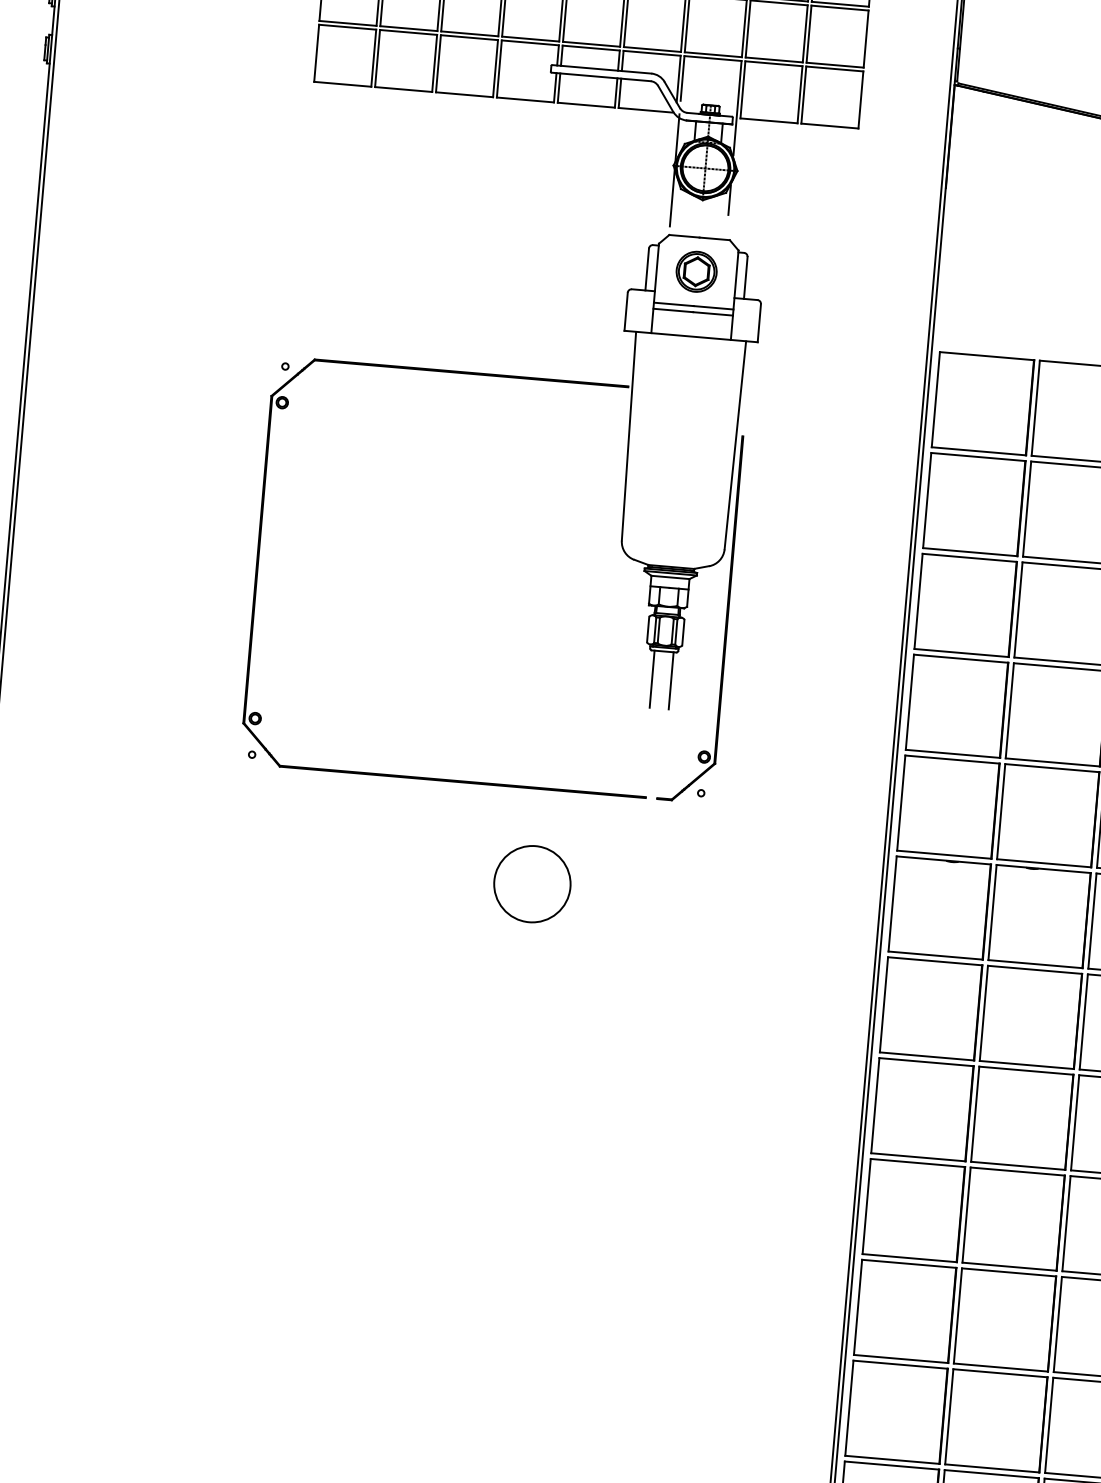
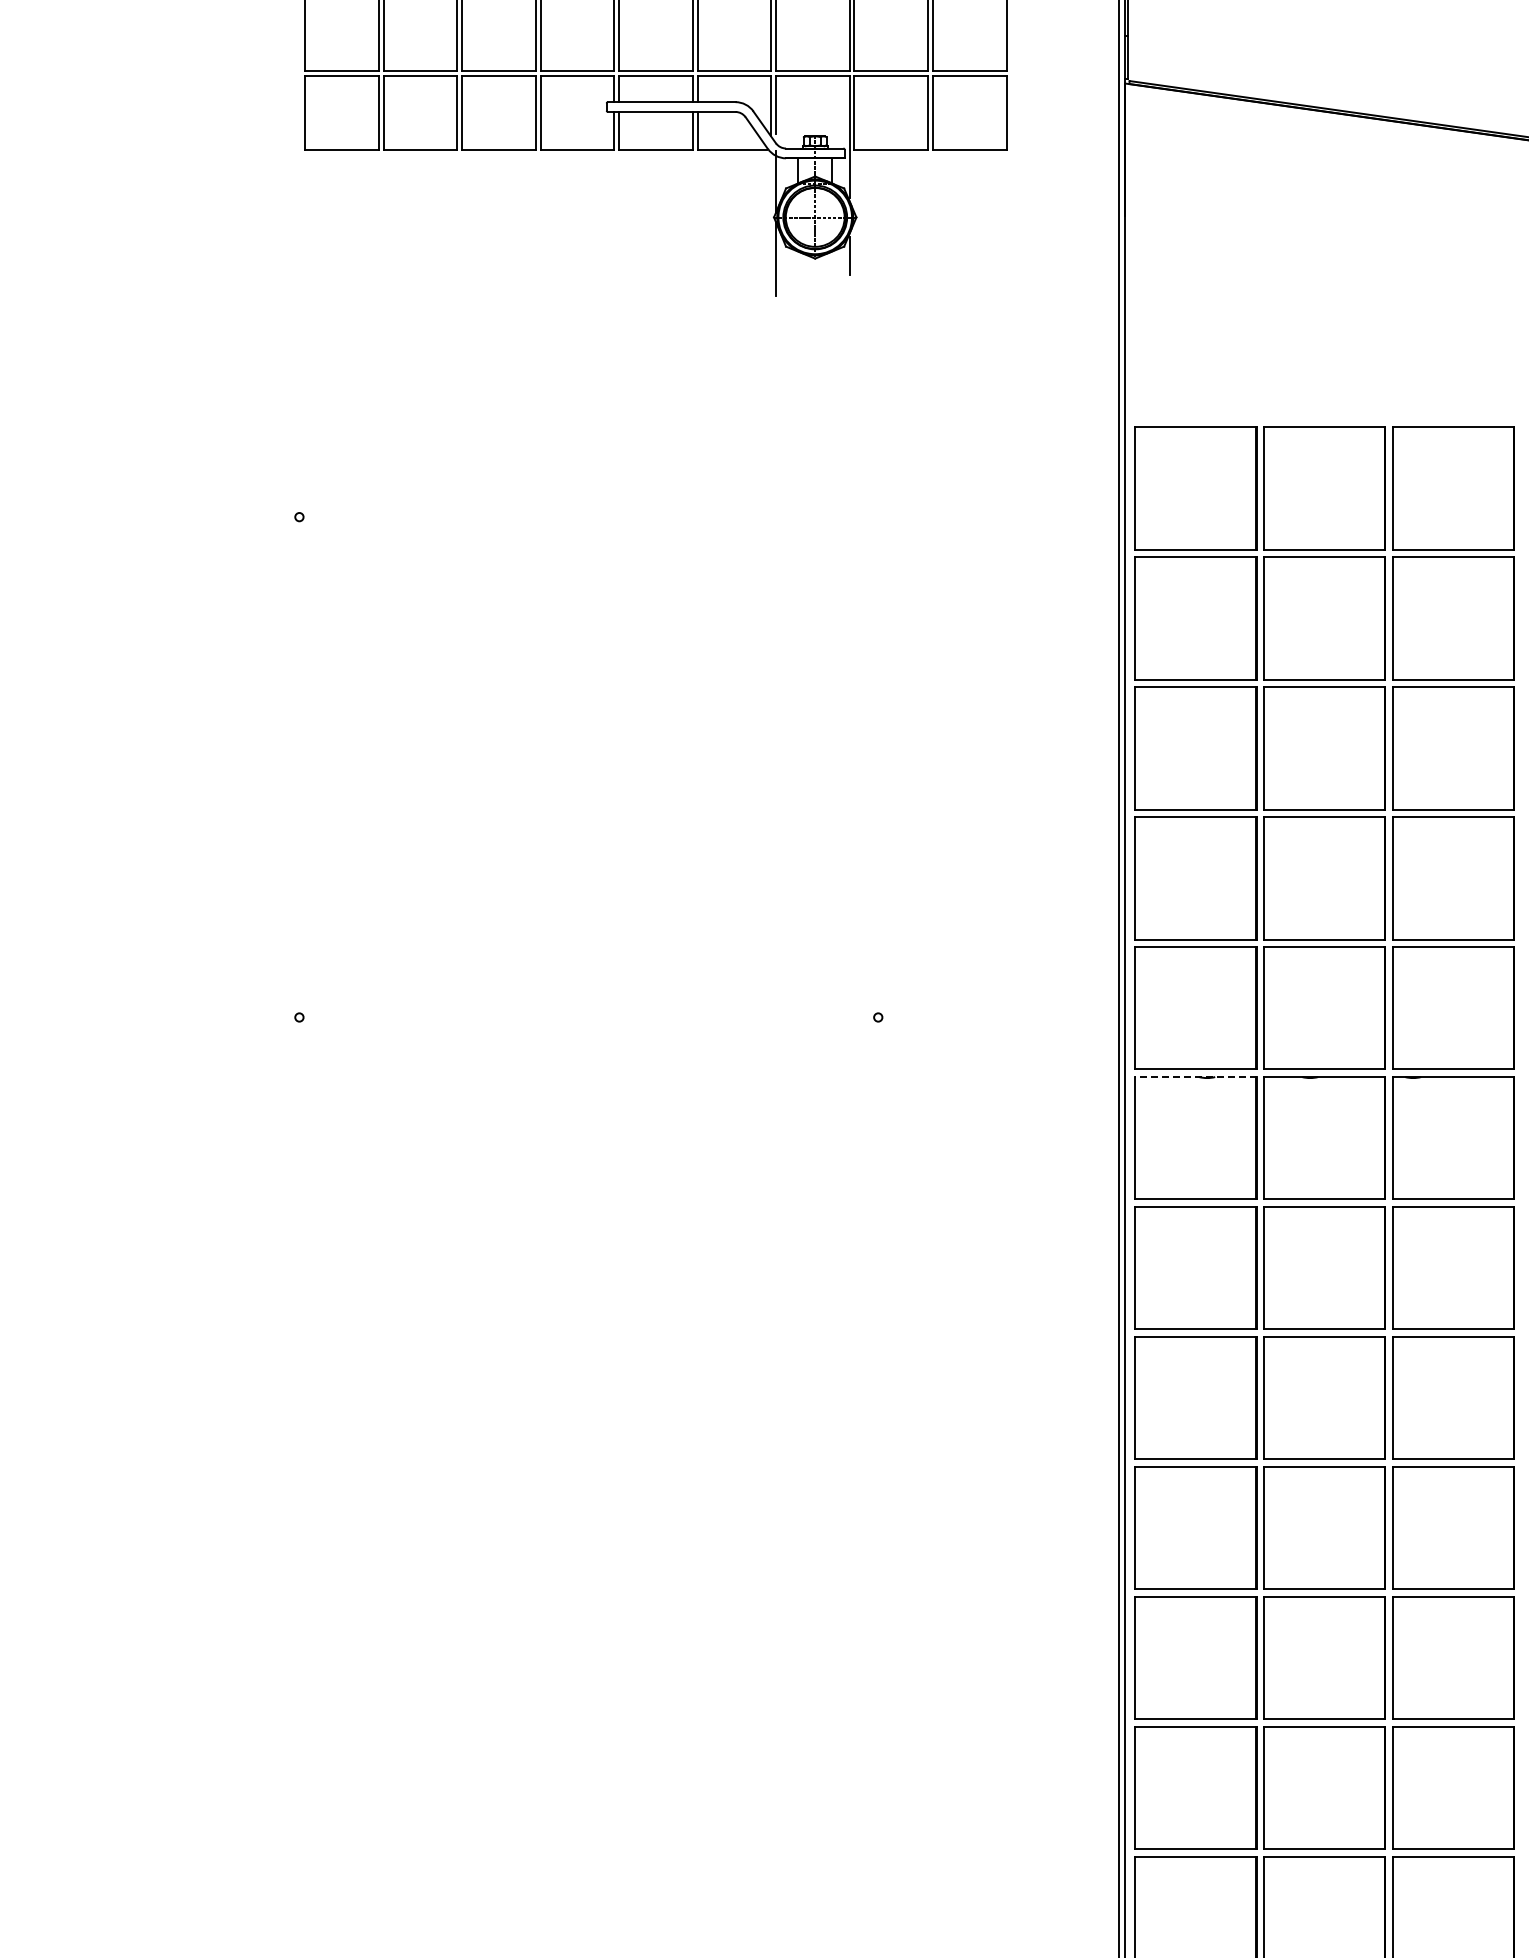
part: (623, 513) -> (747, 667), removed
line: (944, 860) -> (1196, 1076), solid -> dashed
circle: (532, 884) -> (672, 1152), removed

